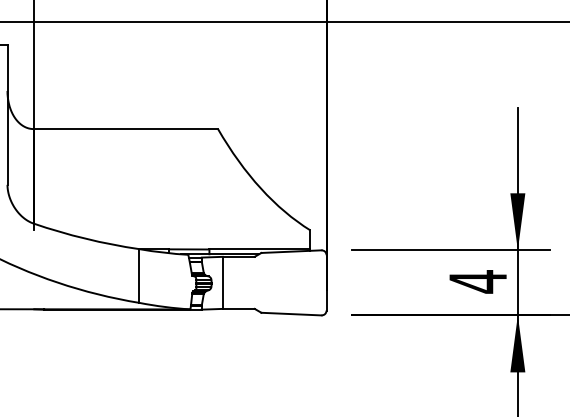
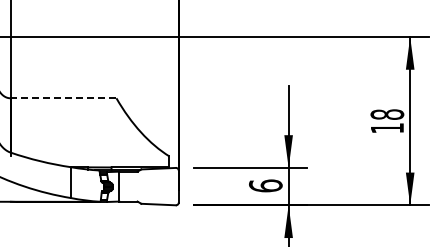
line: (125, 129) -> (63, 98), solid -> dashed
text: (477, 280) -> (265, 185), 4 -> 6

